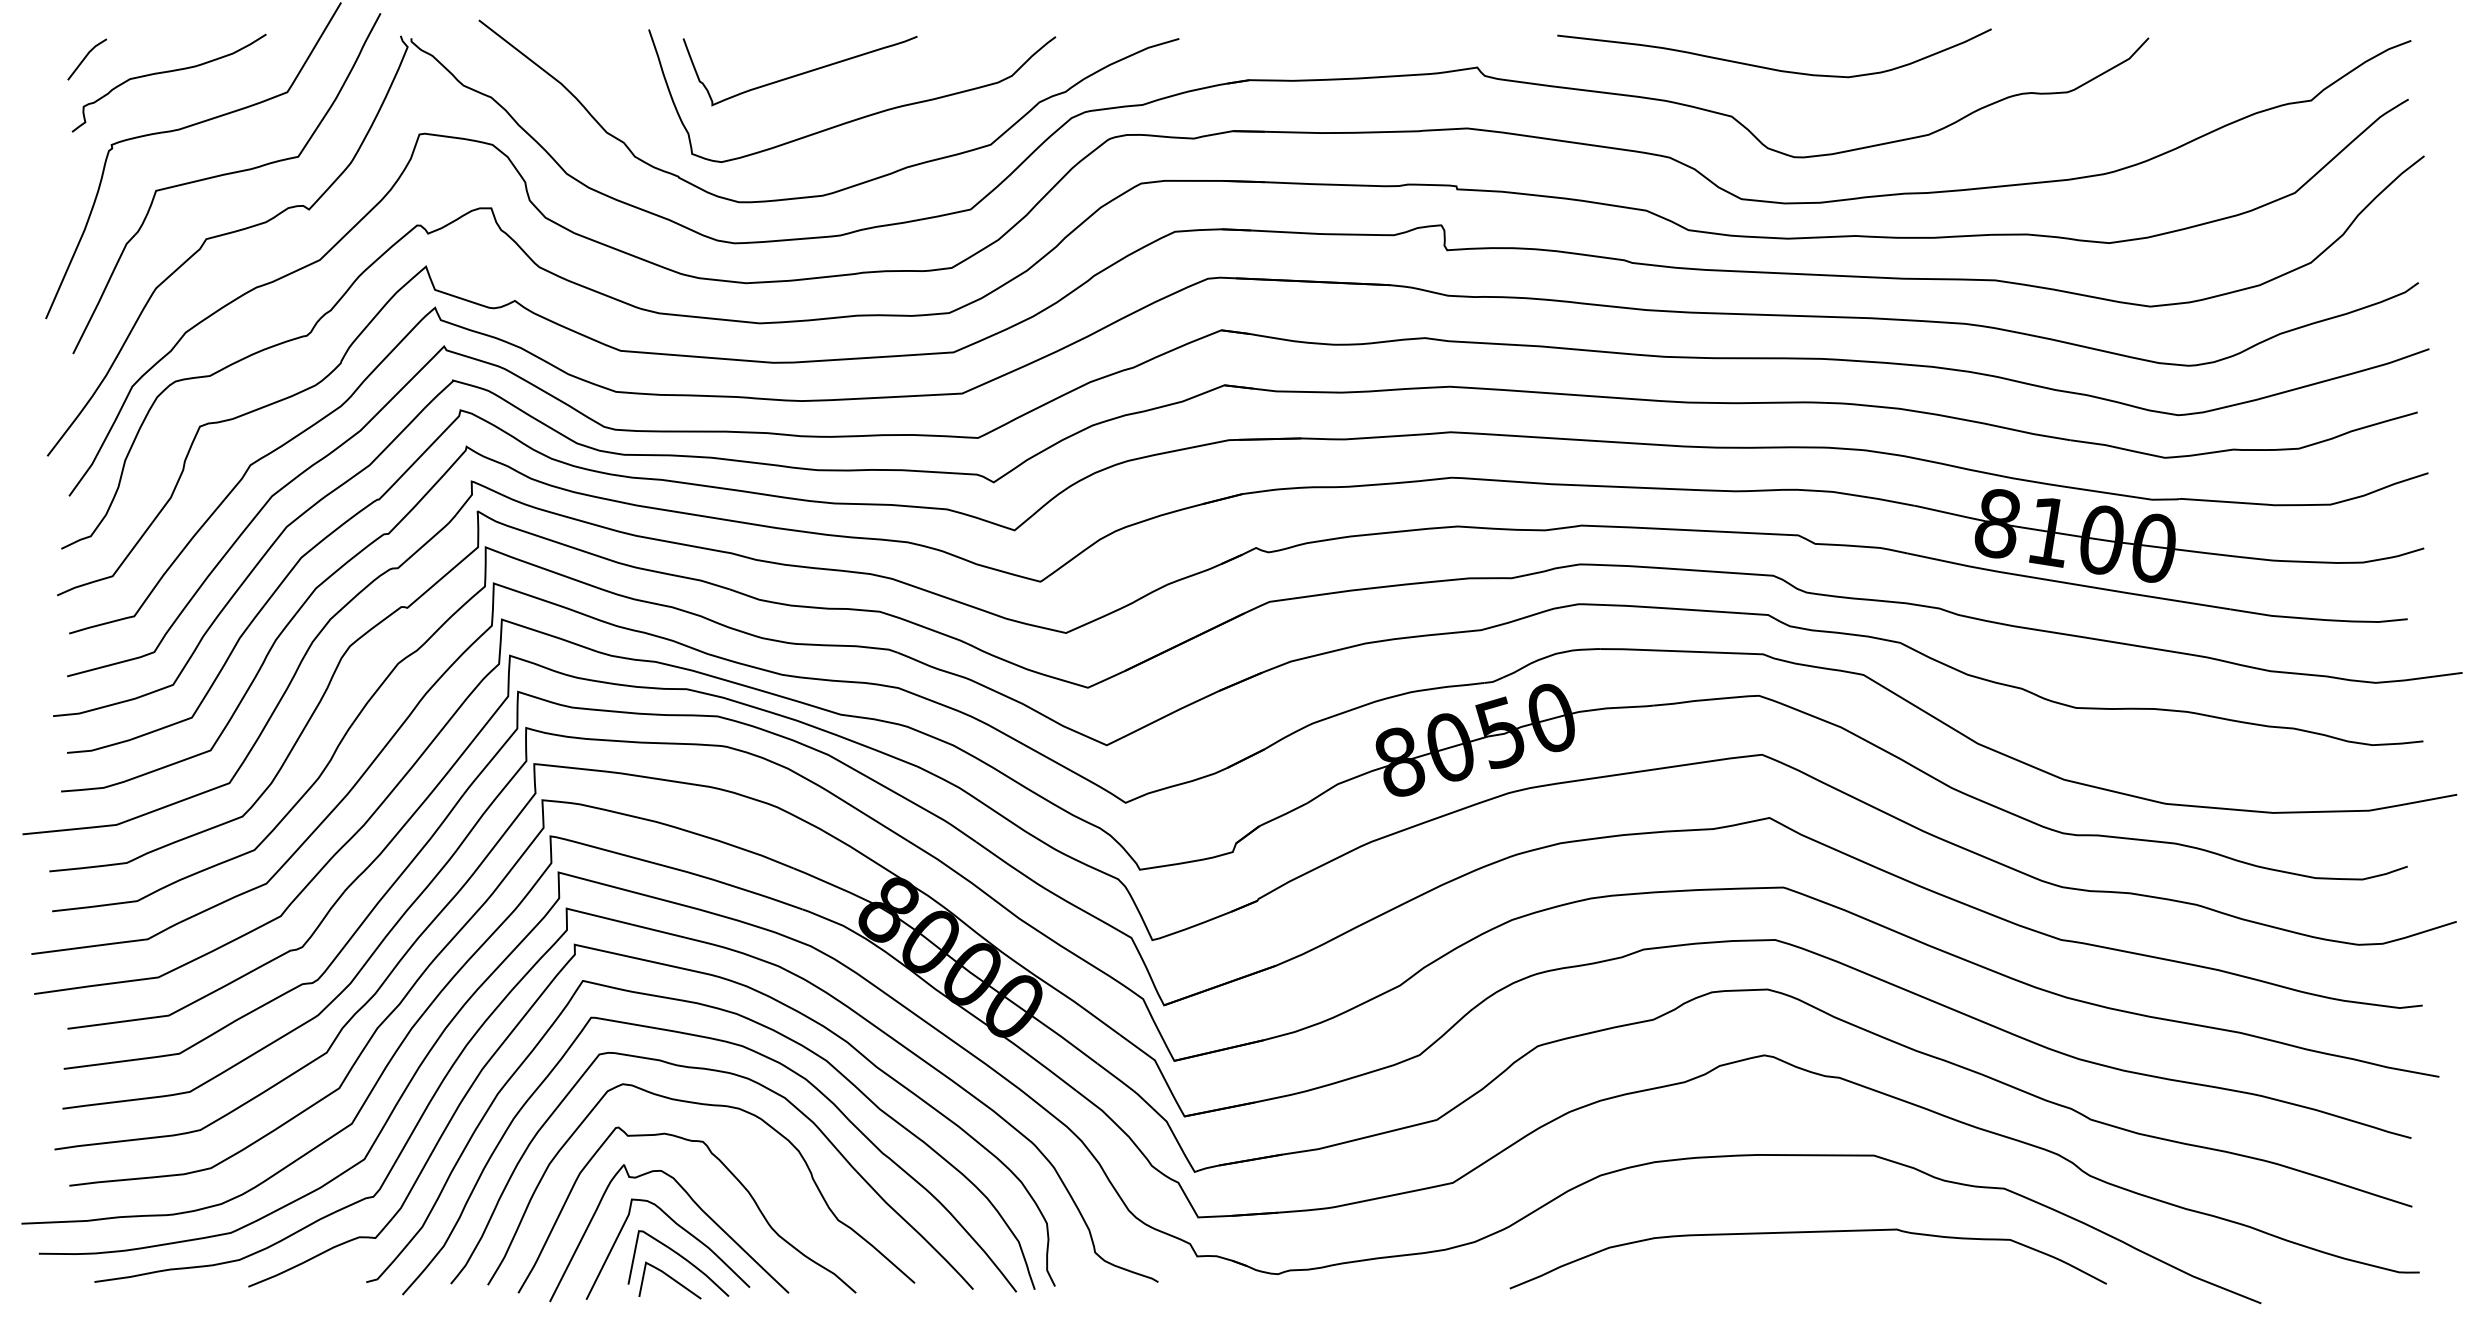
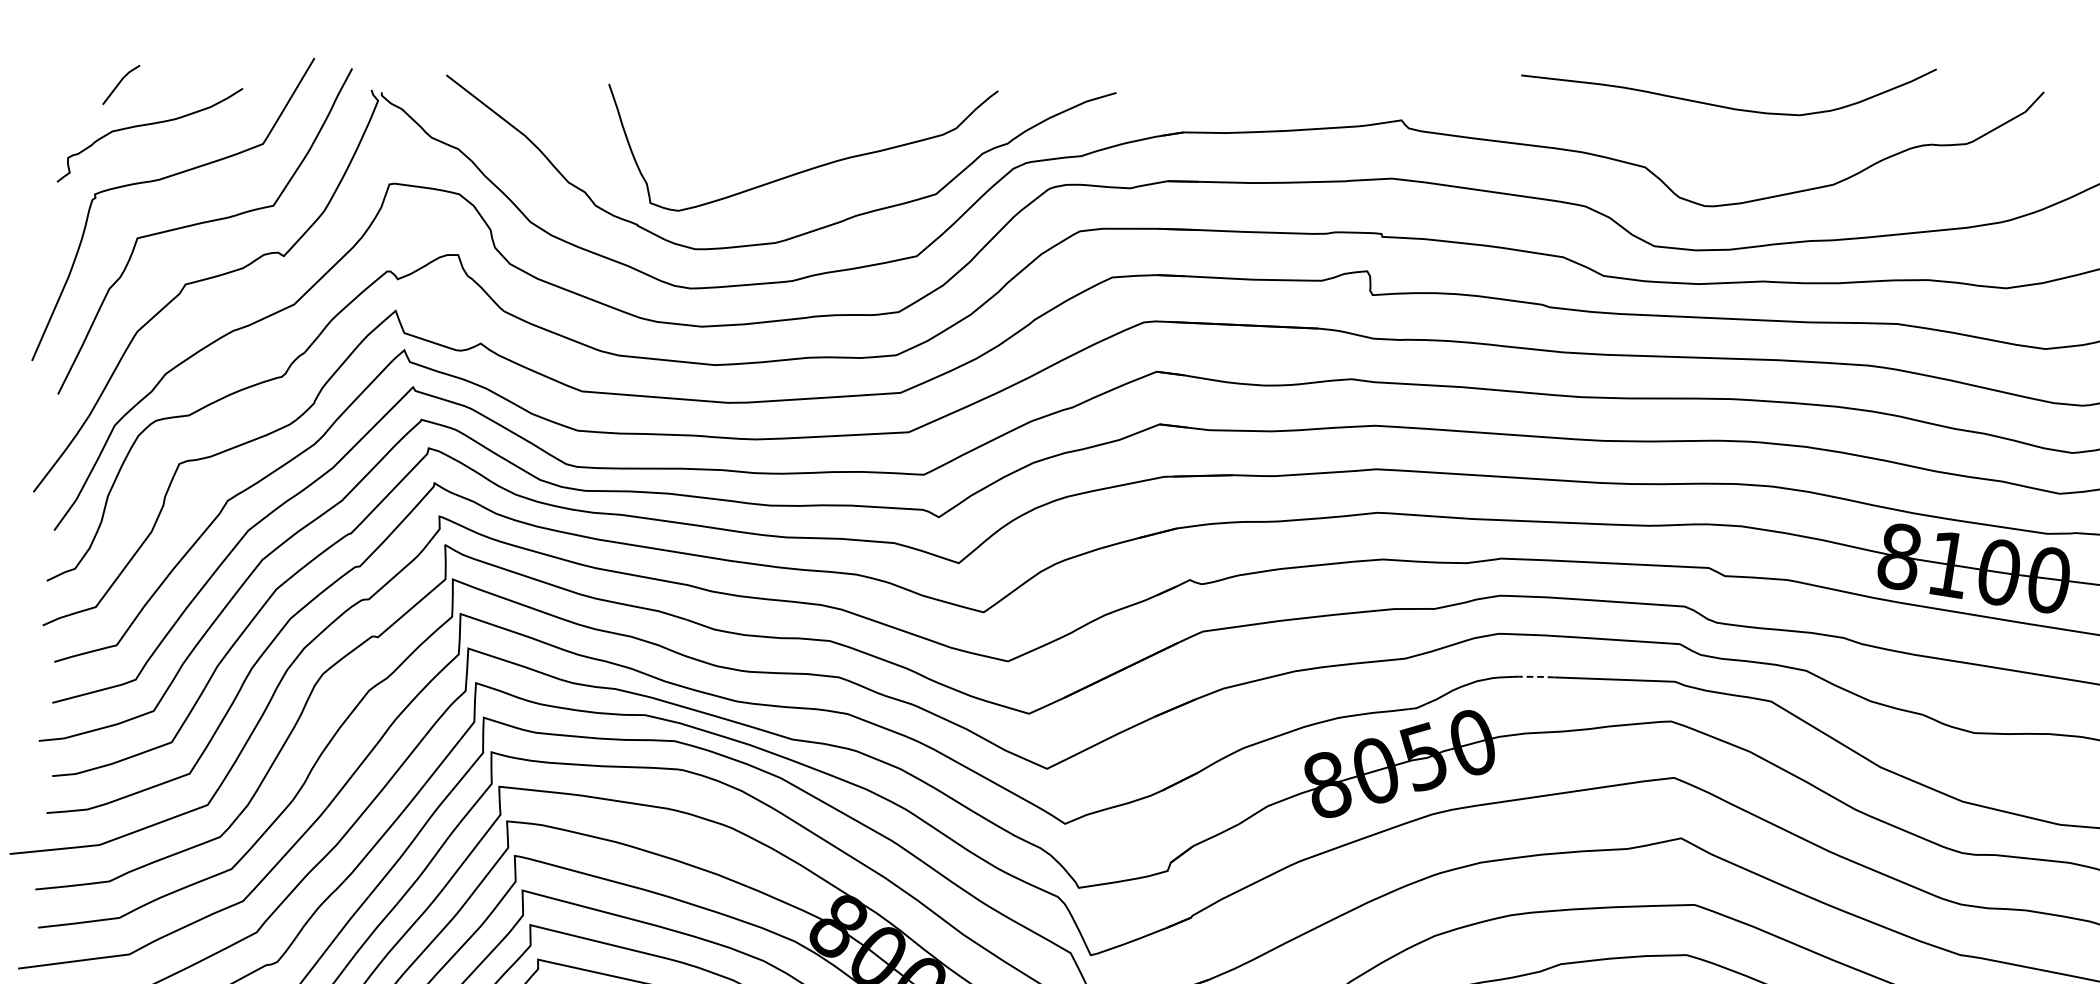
line: (86, 57) -> (120, 82), moved
curve: (1769, 67) -> (1724, 105), moved
curve: (799, 73) -> (753, 126), removed
line: (1619, 649) -> (1537, 677), solid -> dashed

